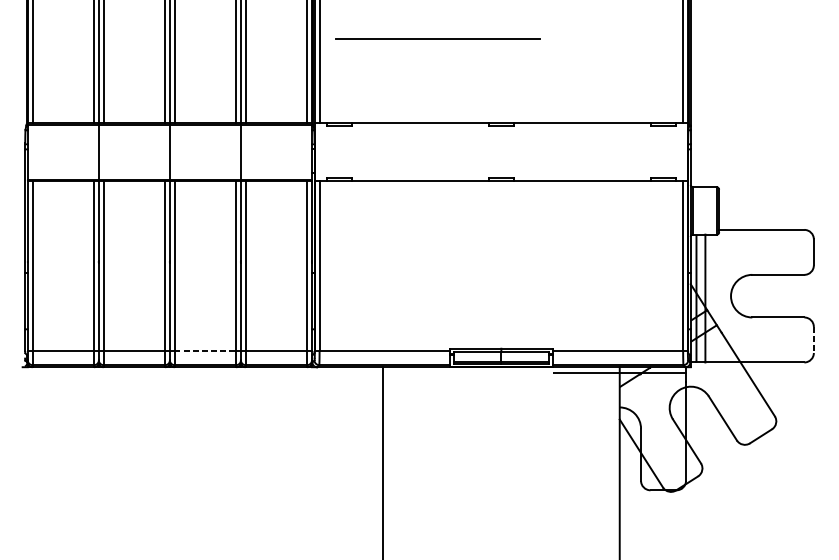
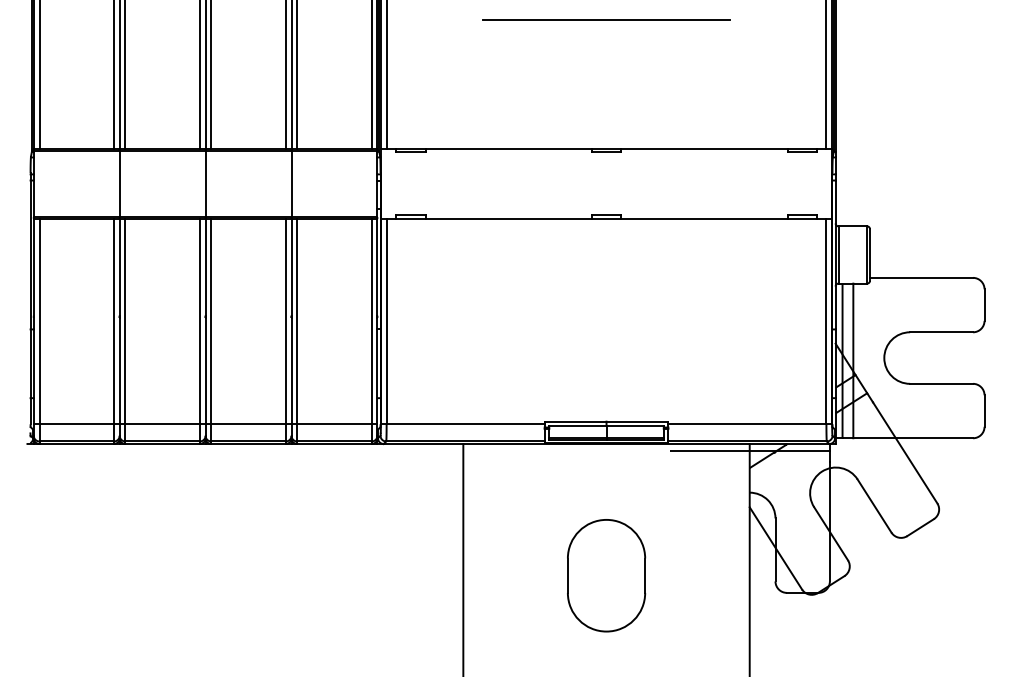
line: (437, 38) -> (606, 19), moved
line: (813, 340) -> (984, 411), dashed -> solid
line: (206, 351) -> (249, 424), dashed -> solid
part: (501, 475) -> (606, 575), added

